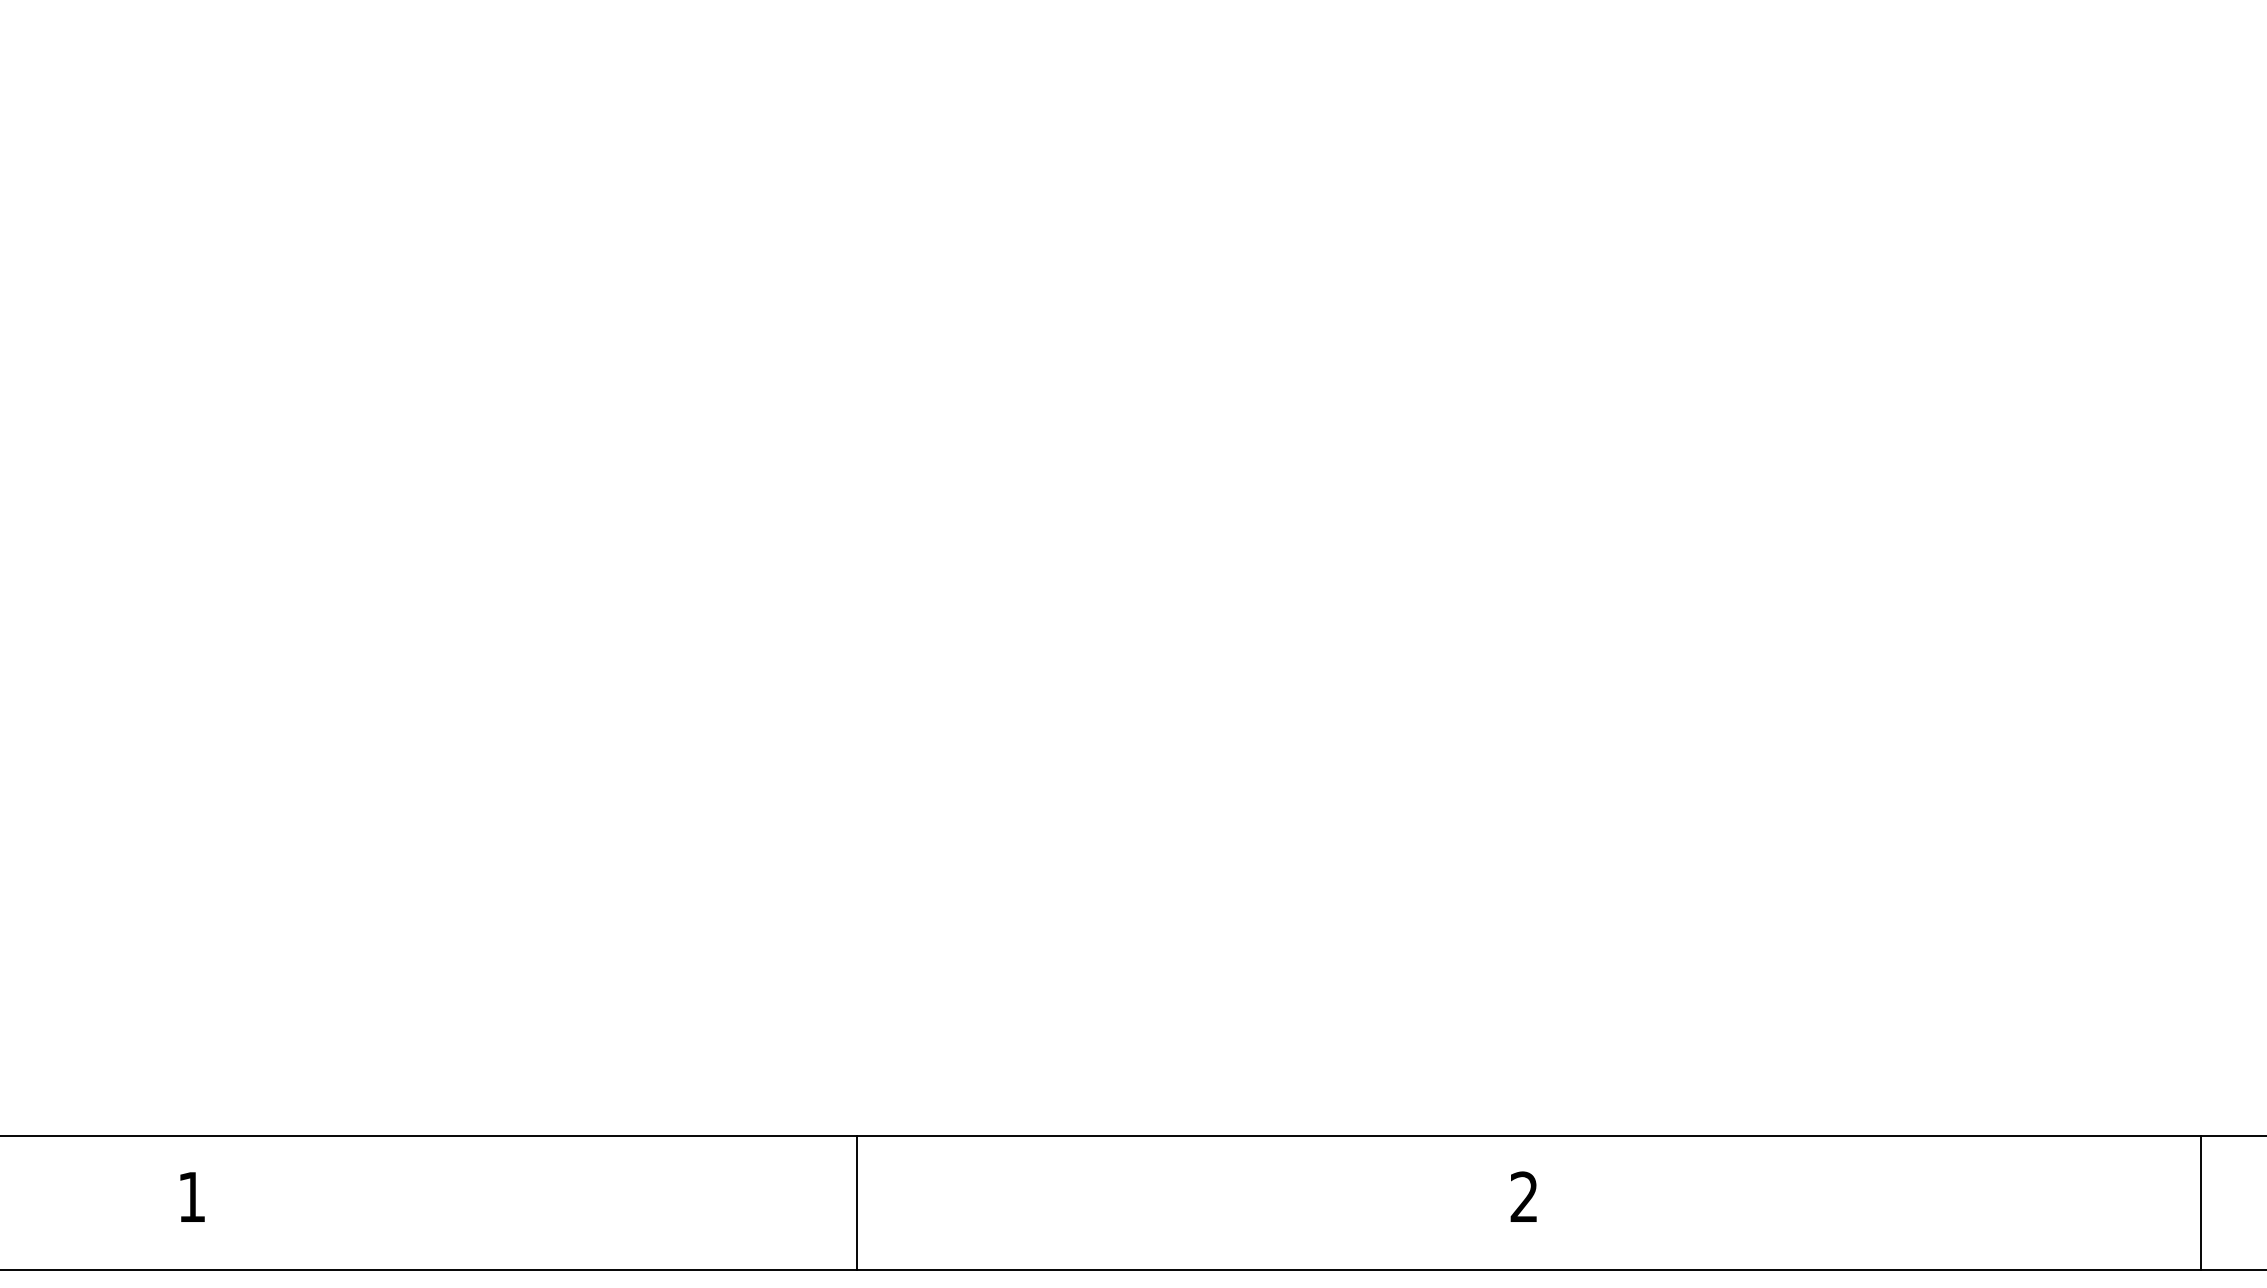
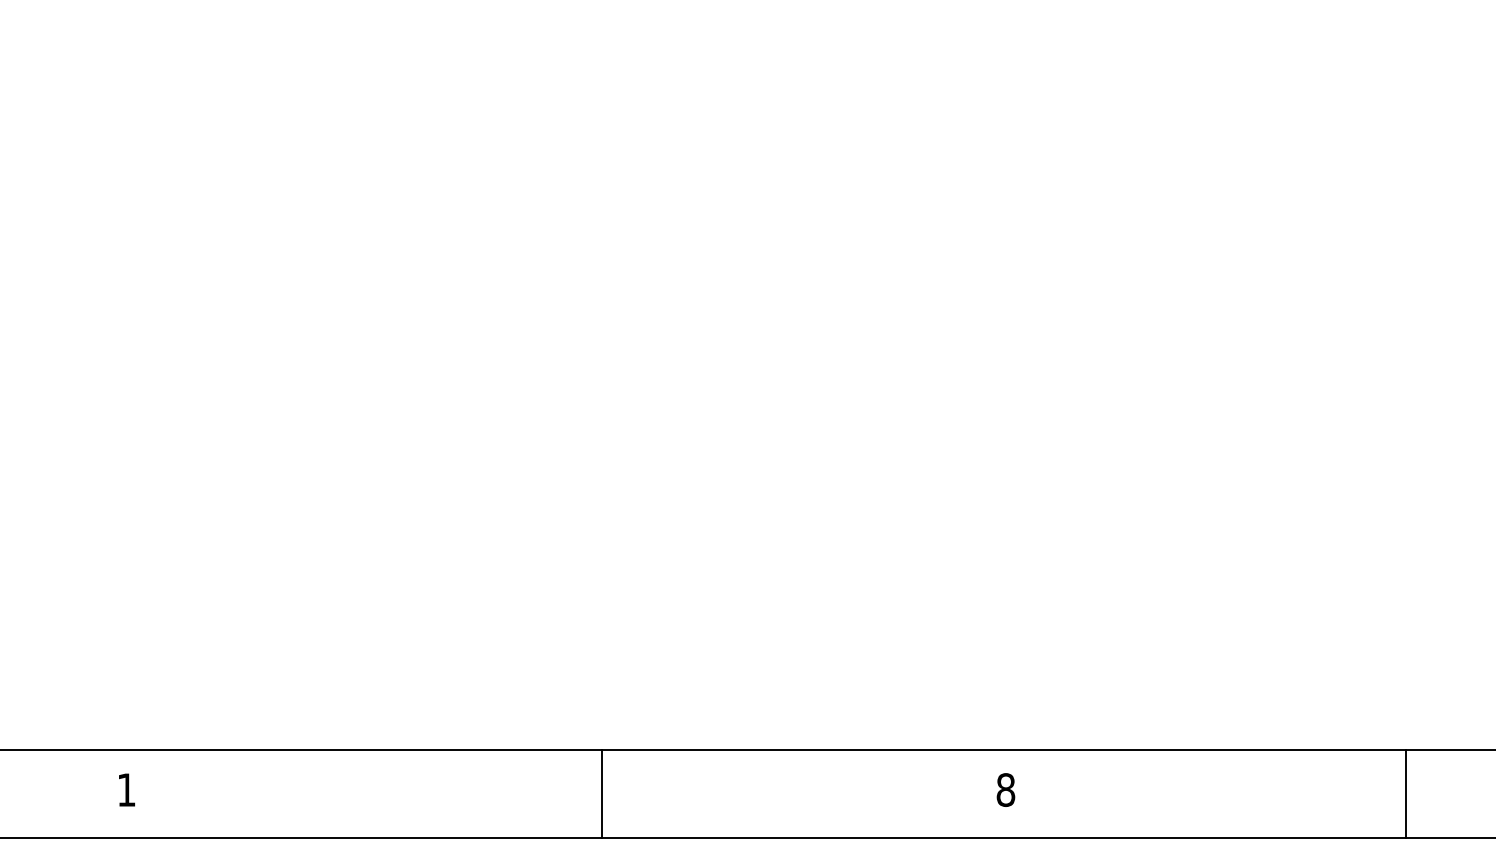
text: (1523, 1196) -> (1005, 789), 2 -> 8
line: (856, 1202) -> (601, 793), moved
line: (2201, 1202) -> (1406, 793), moved

